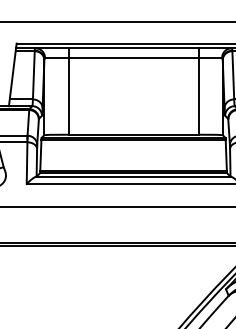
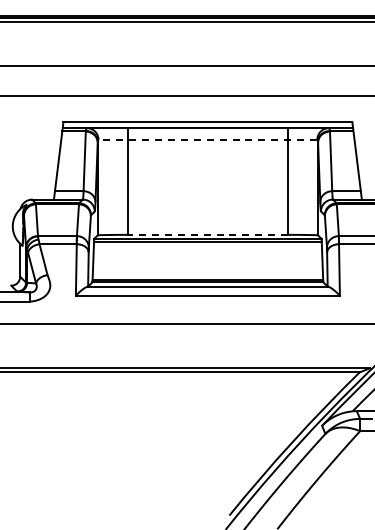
line: (133, 58) -> (207, 140), solid -> dashed
line: (133, 134) -> (207, 234), solid -> dashed

